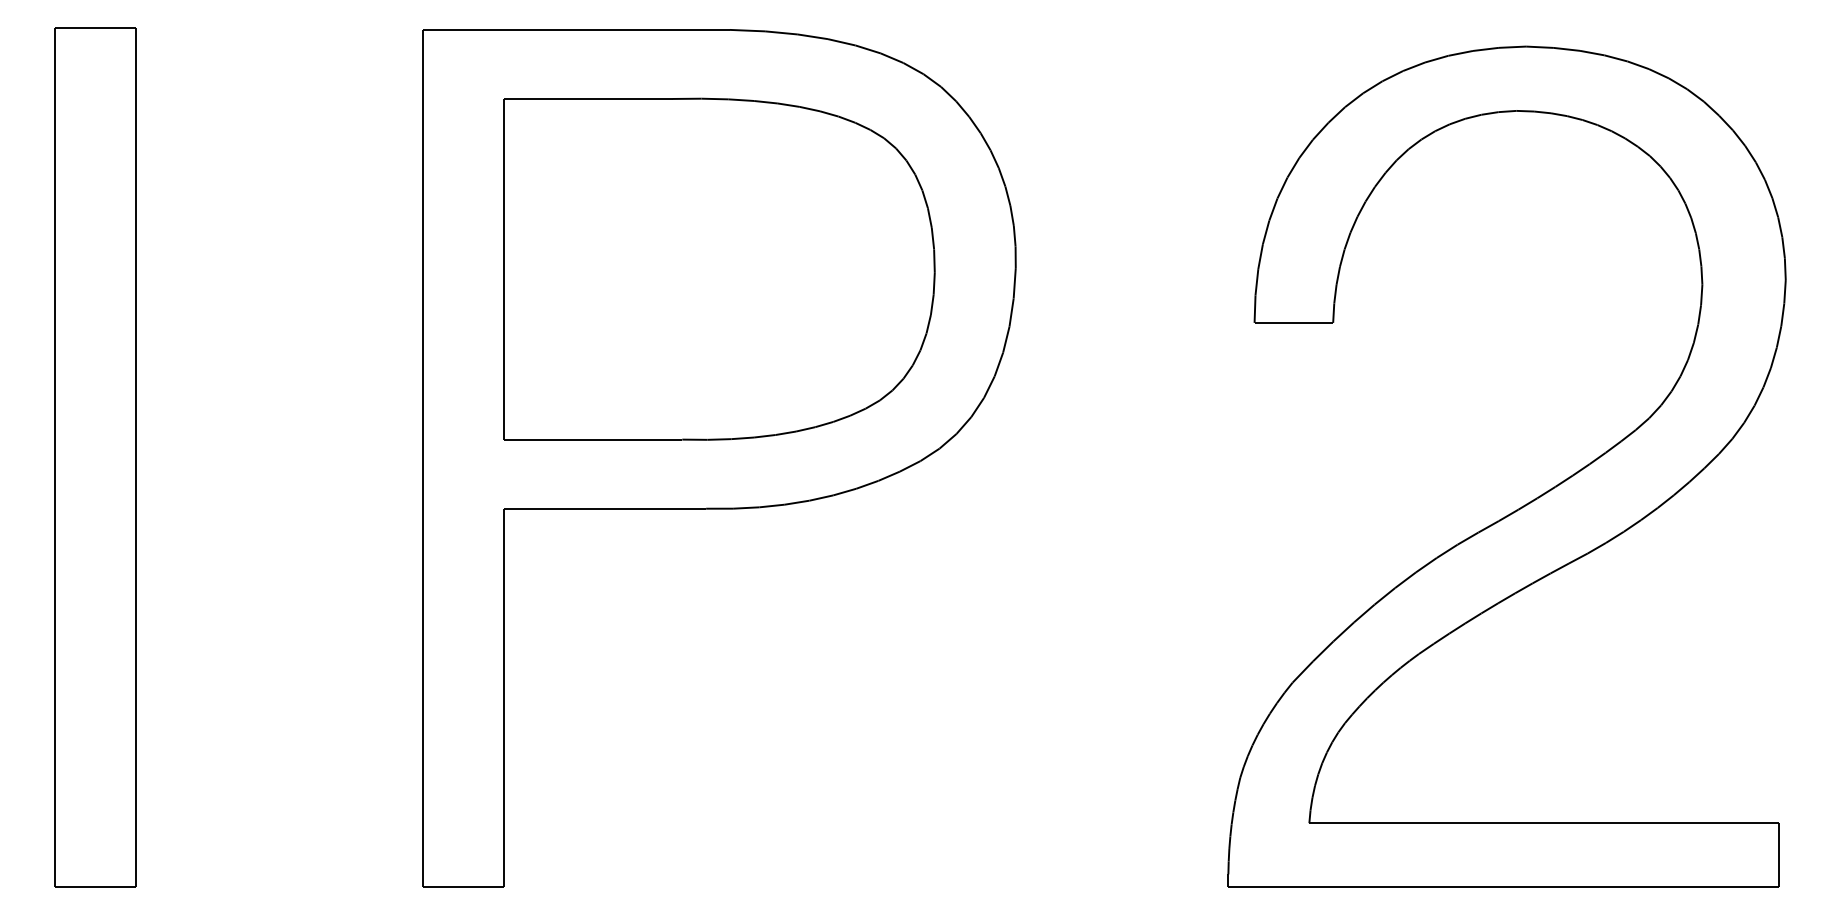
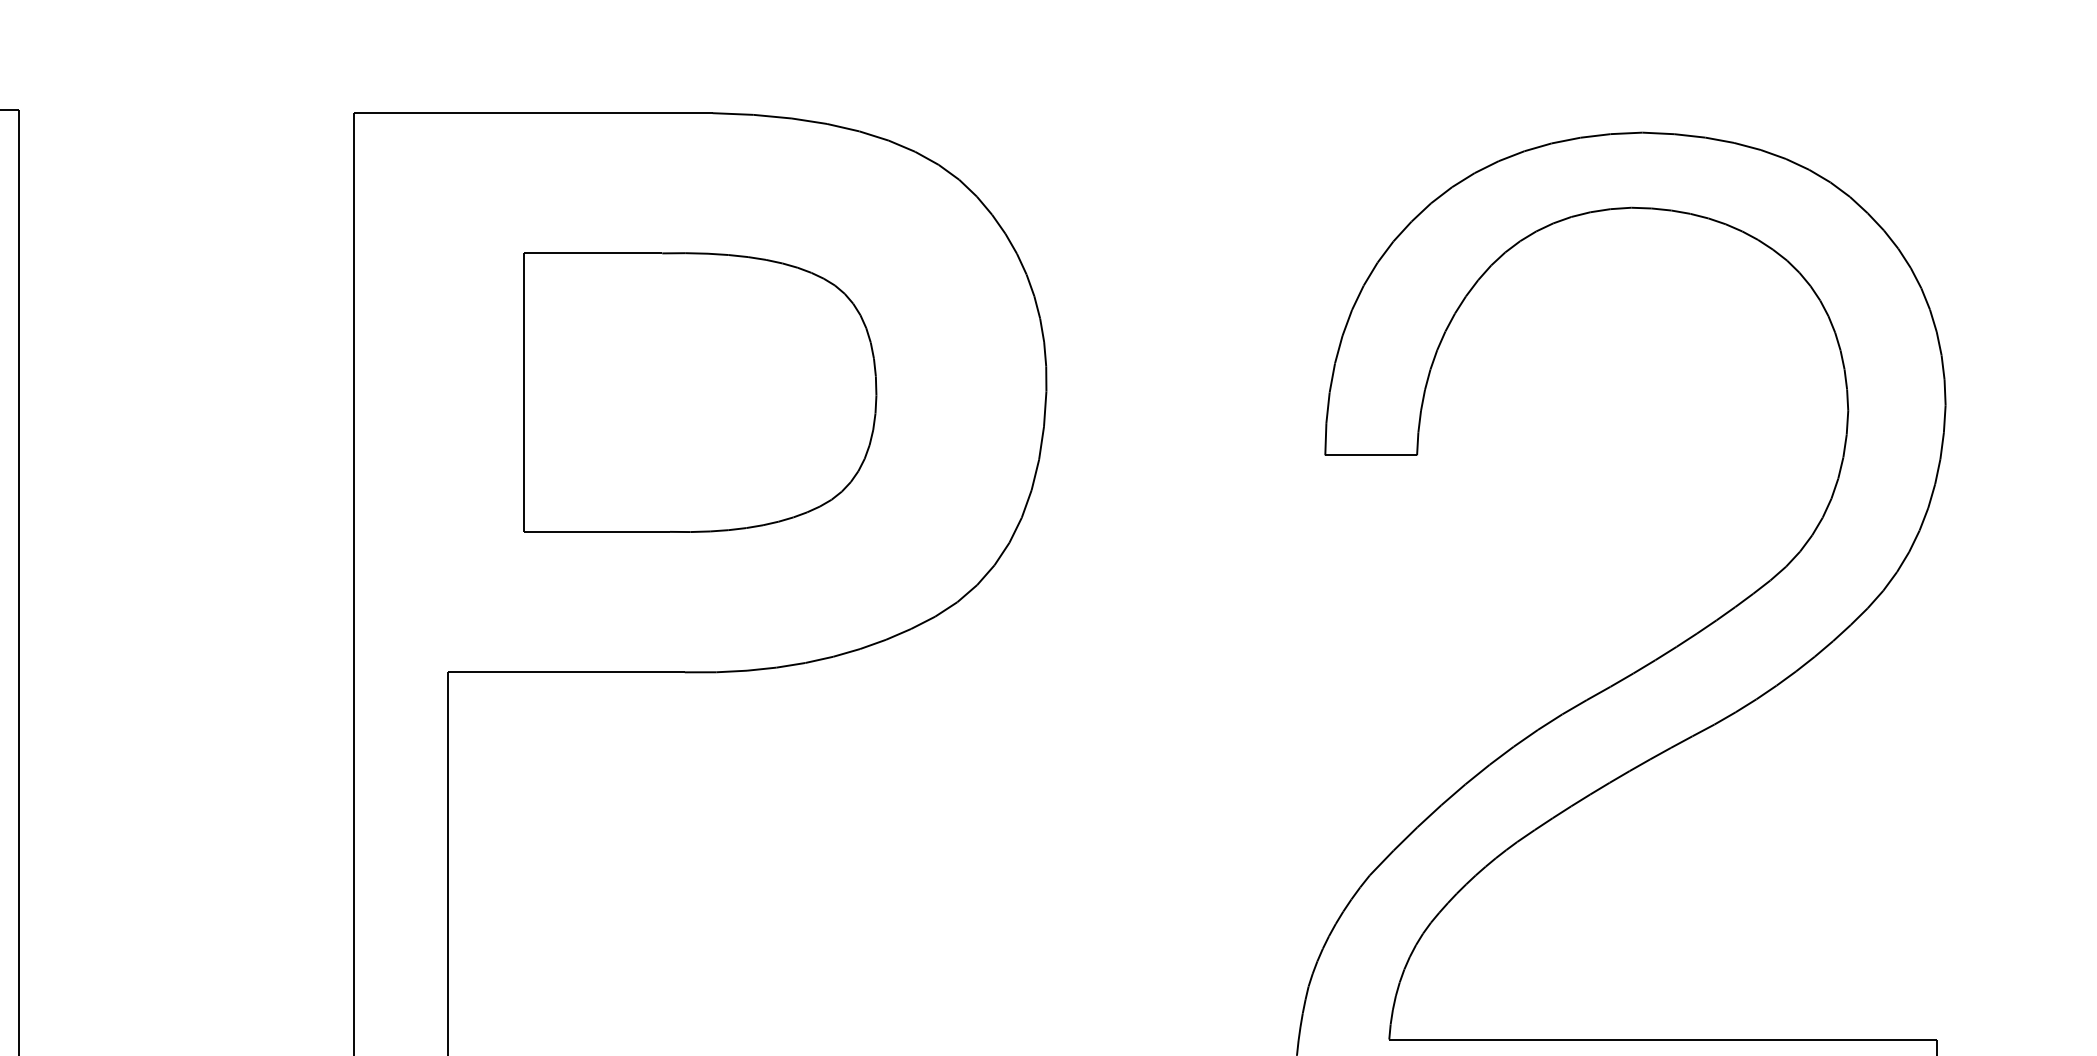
part: (719, 268) -> (700, 391), size x0.7

